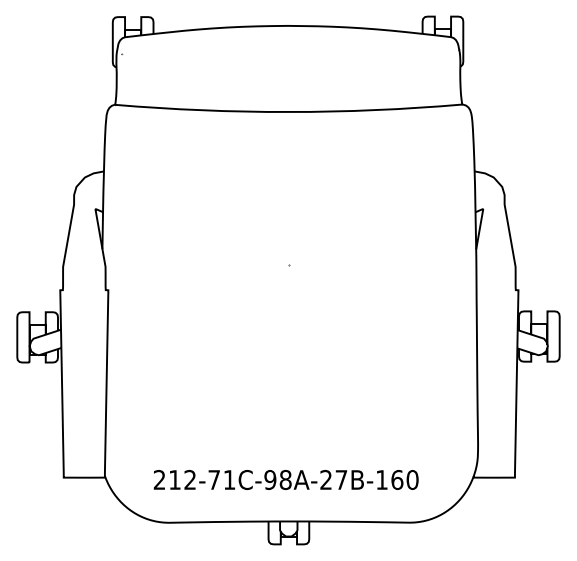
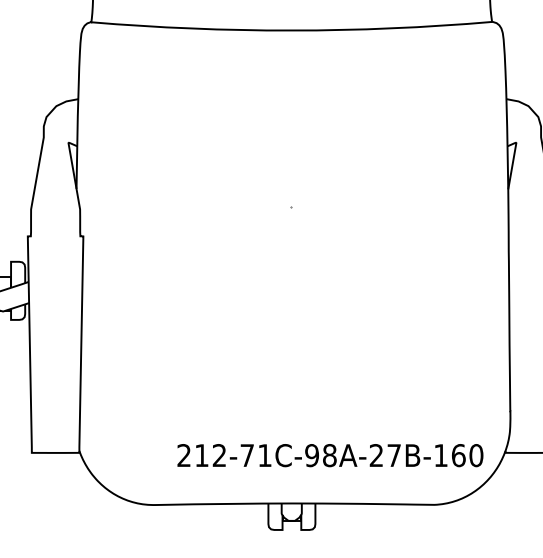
text: (285, 479) -> (329, 455), moved

